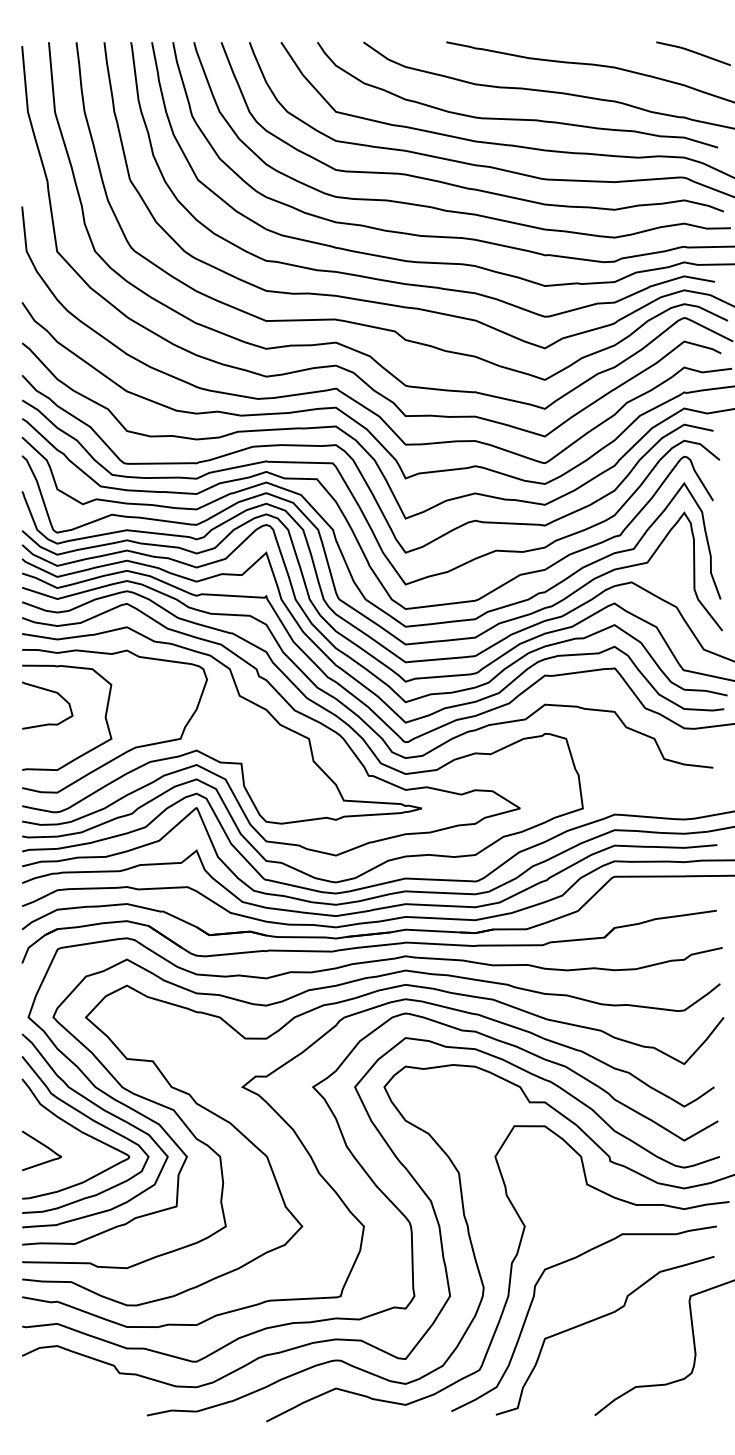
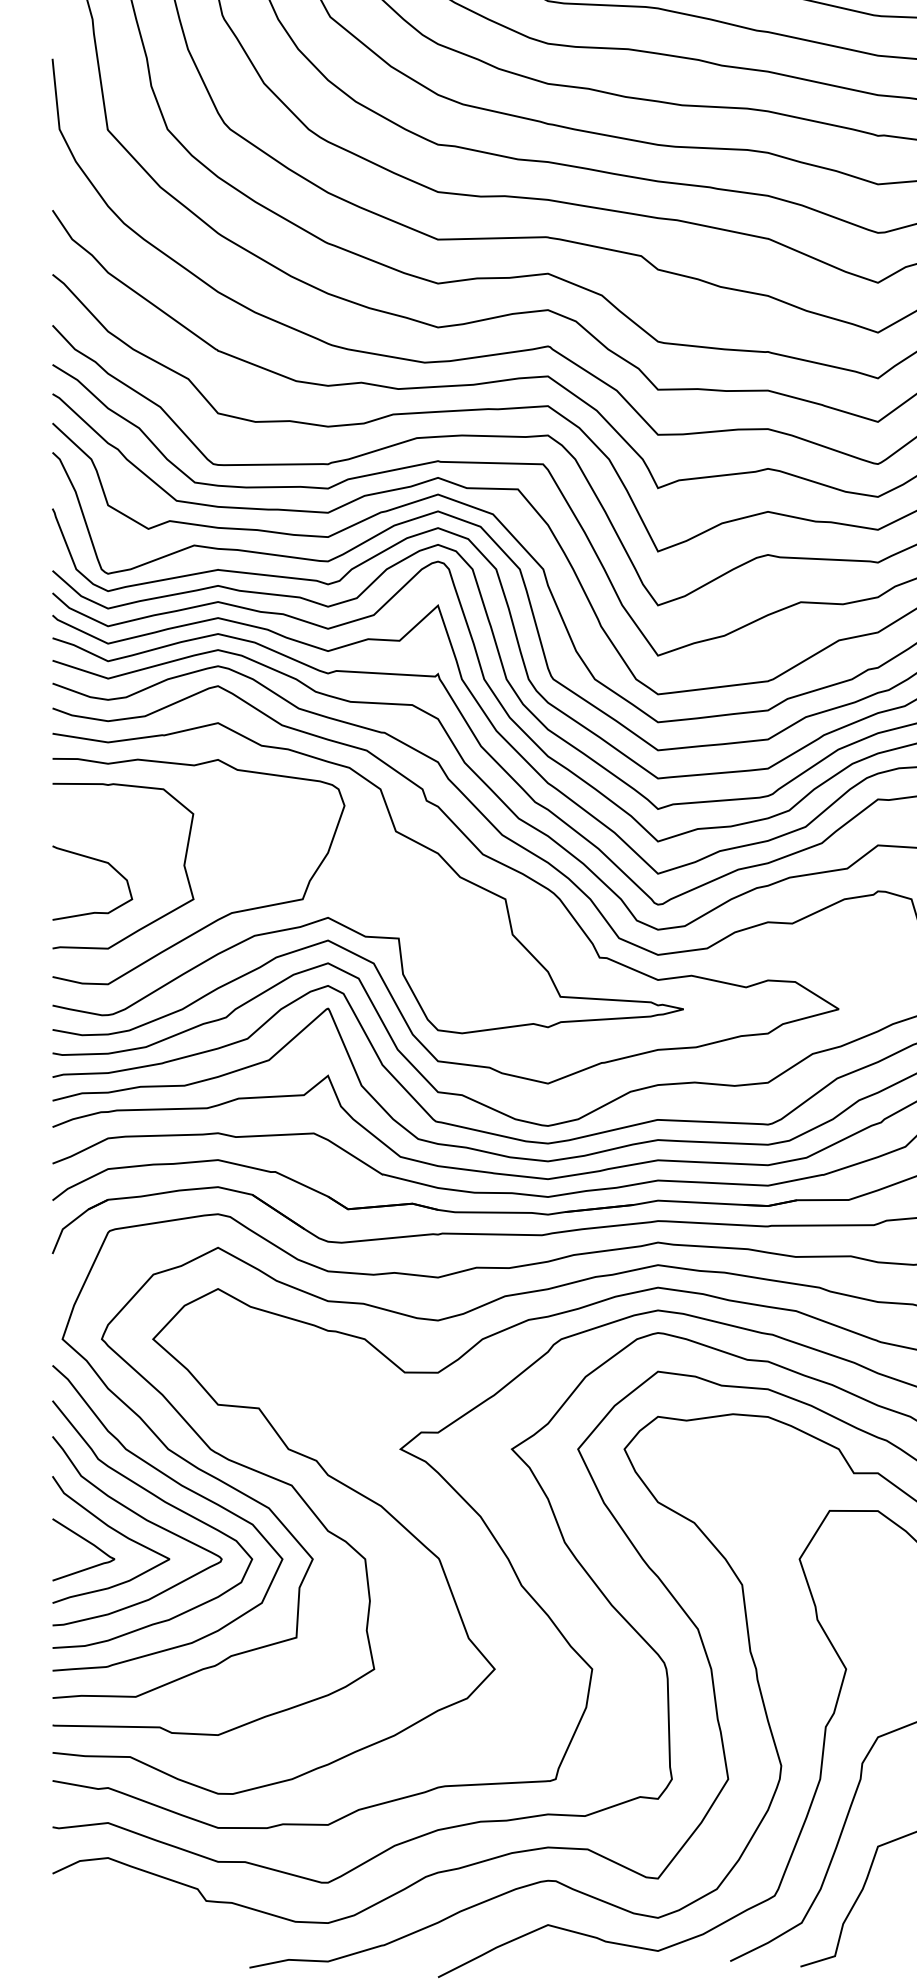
curve: (51, 692) -> (98, 862), moved
curve: (61, 1139) -> (114, 1531), added

